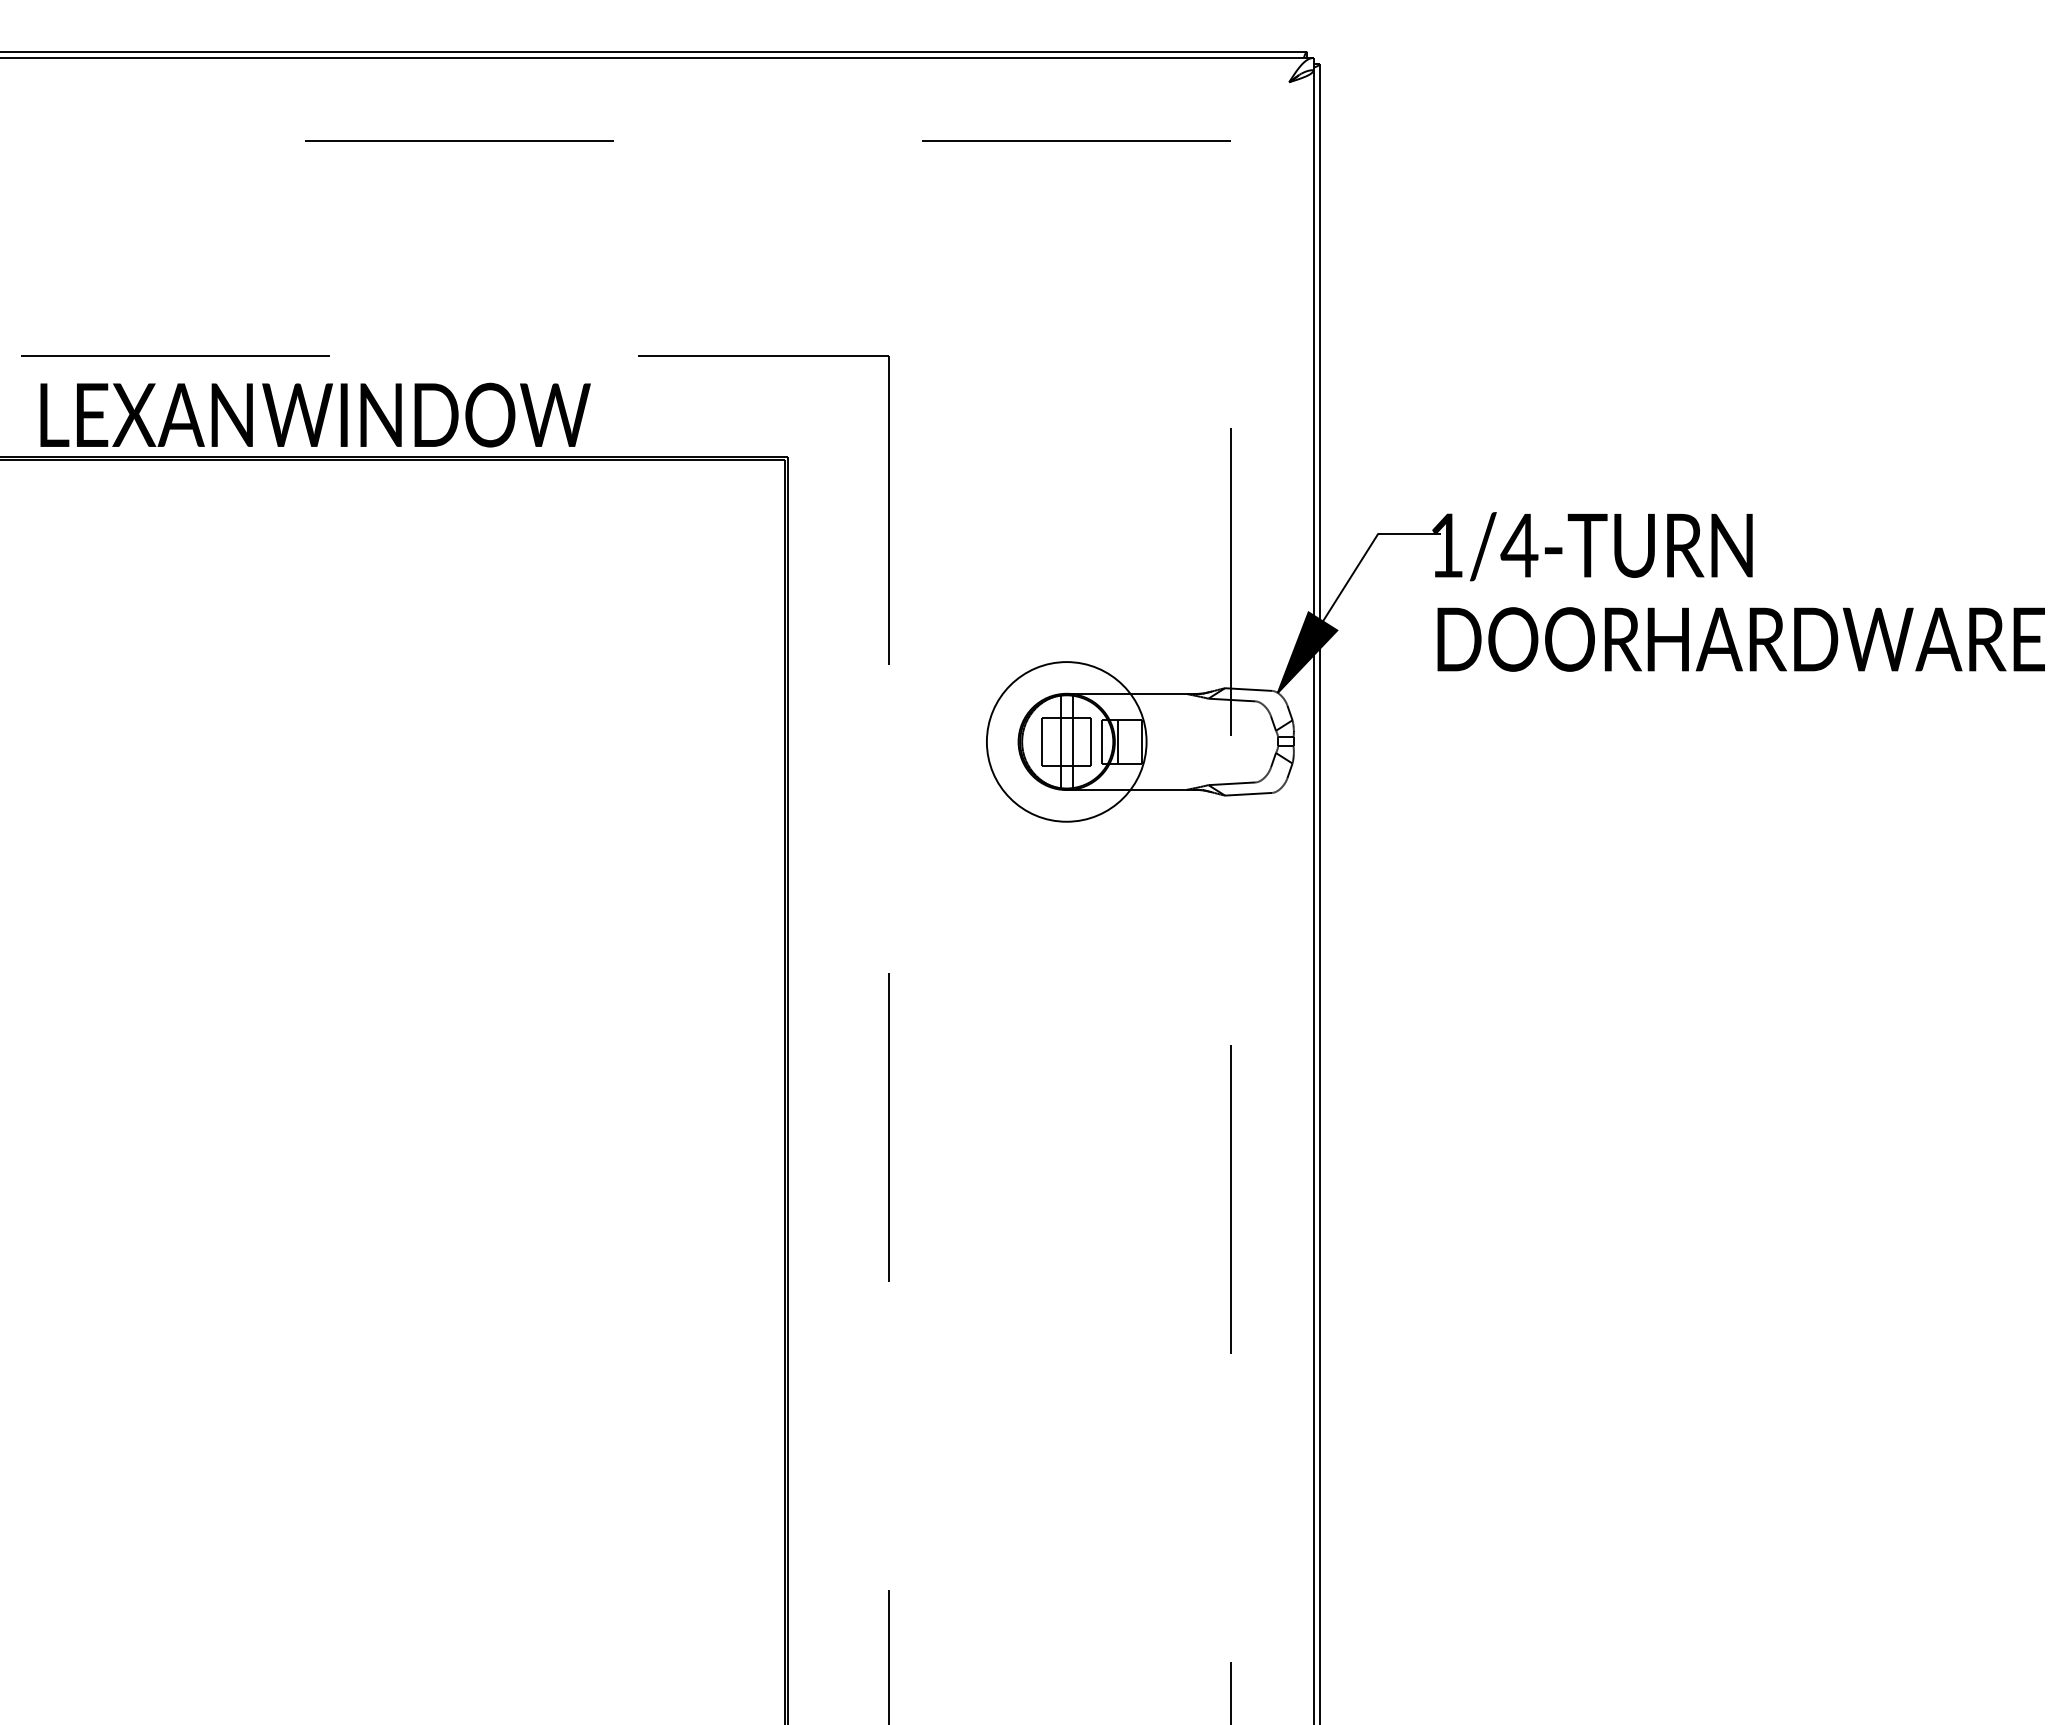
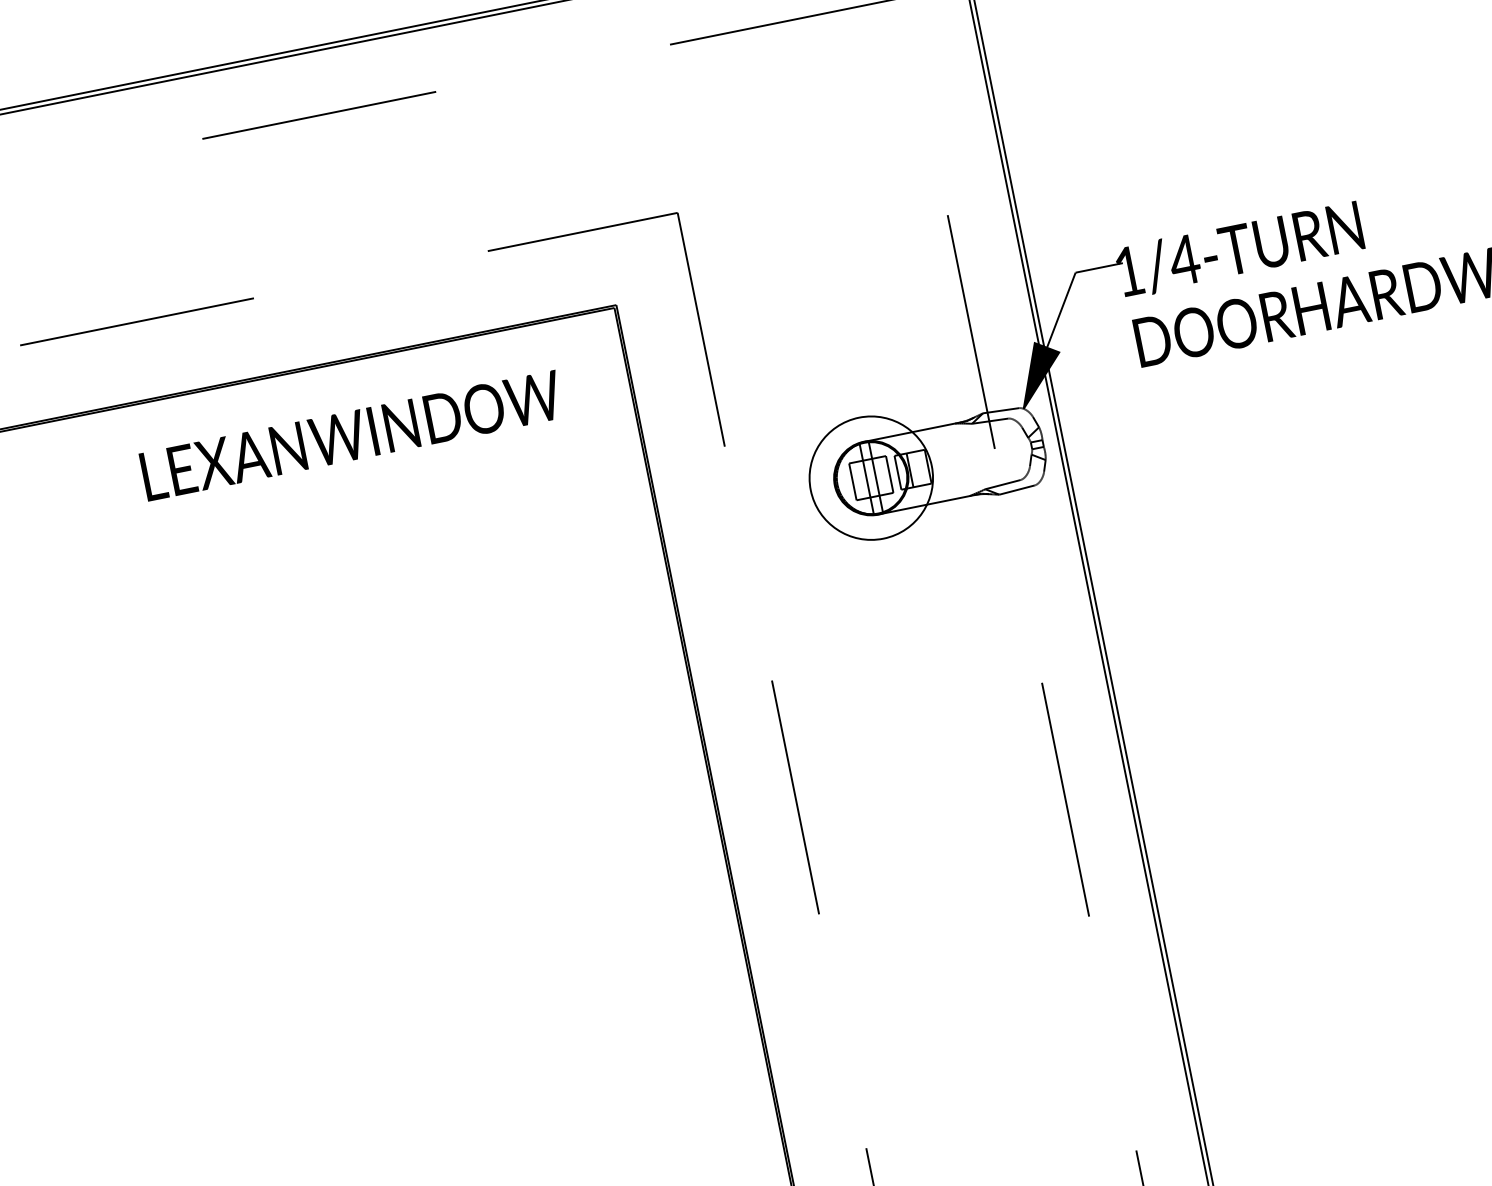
text: (315, 414) -> (351, 435), moved

